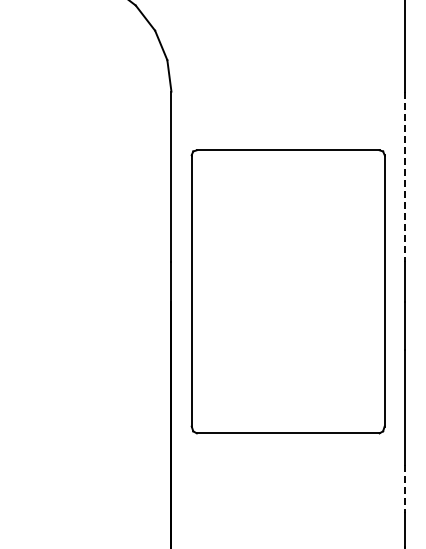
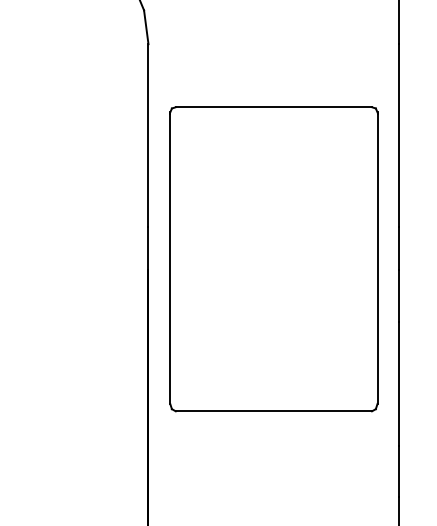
line: (404, 177) -> (398, 136), dashed -> solid
line: (404, 489) -> (398, 471), dashed -> solid

